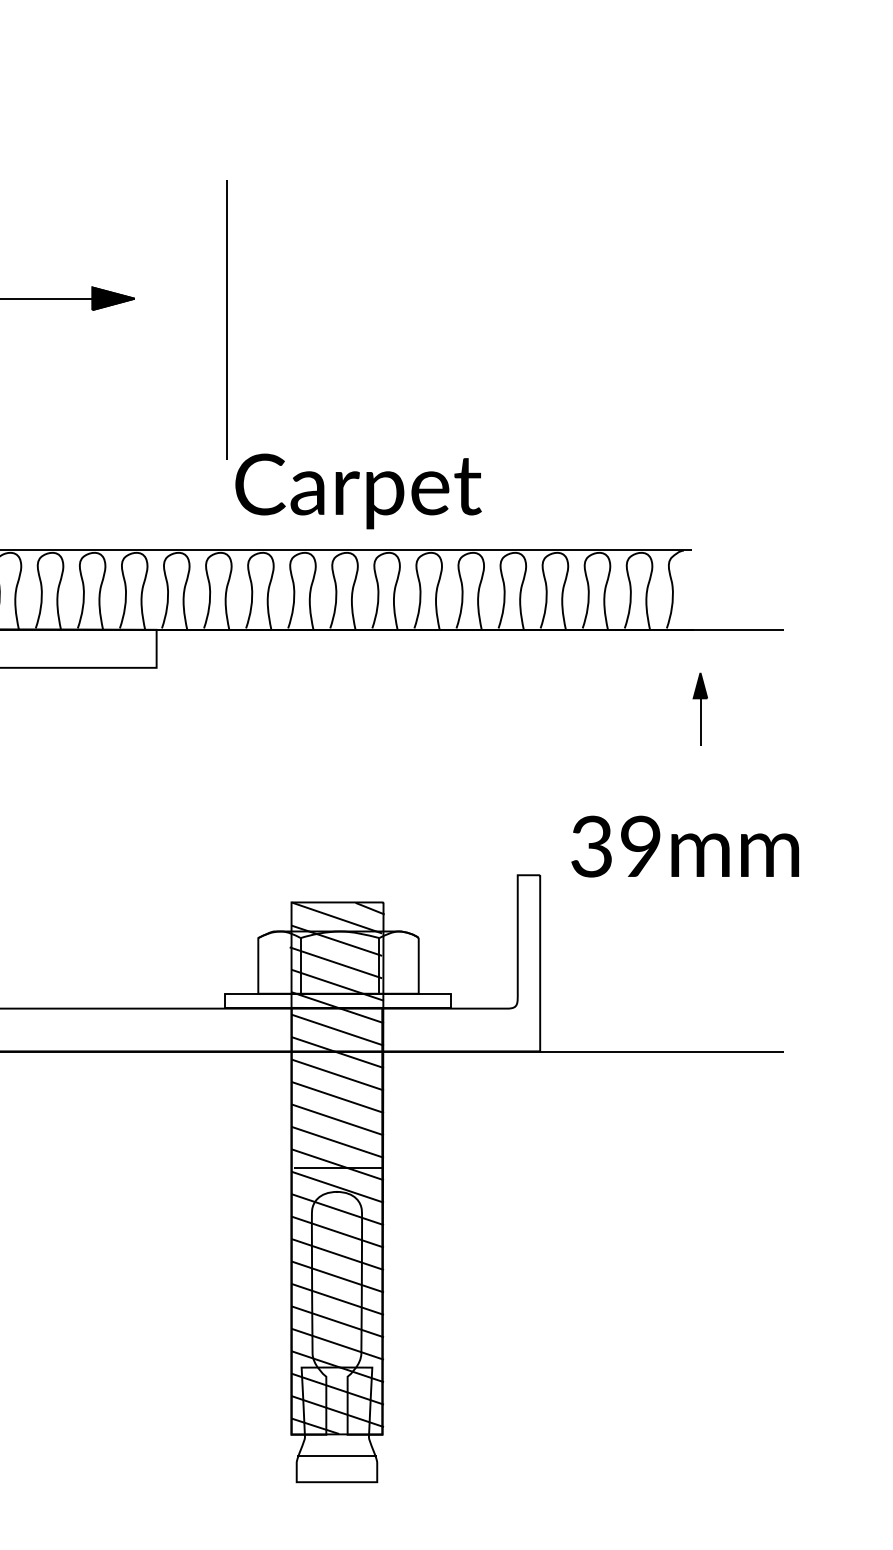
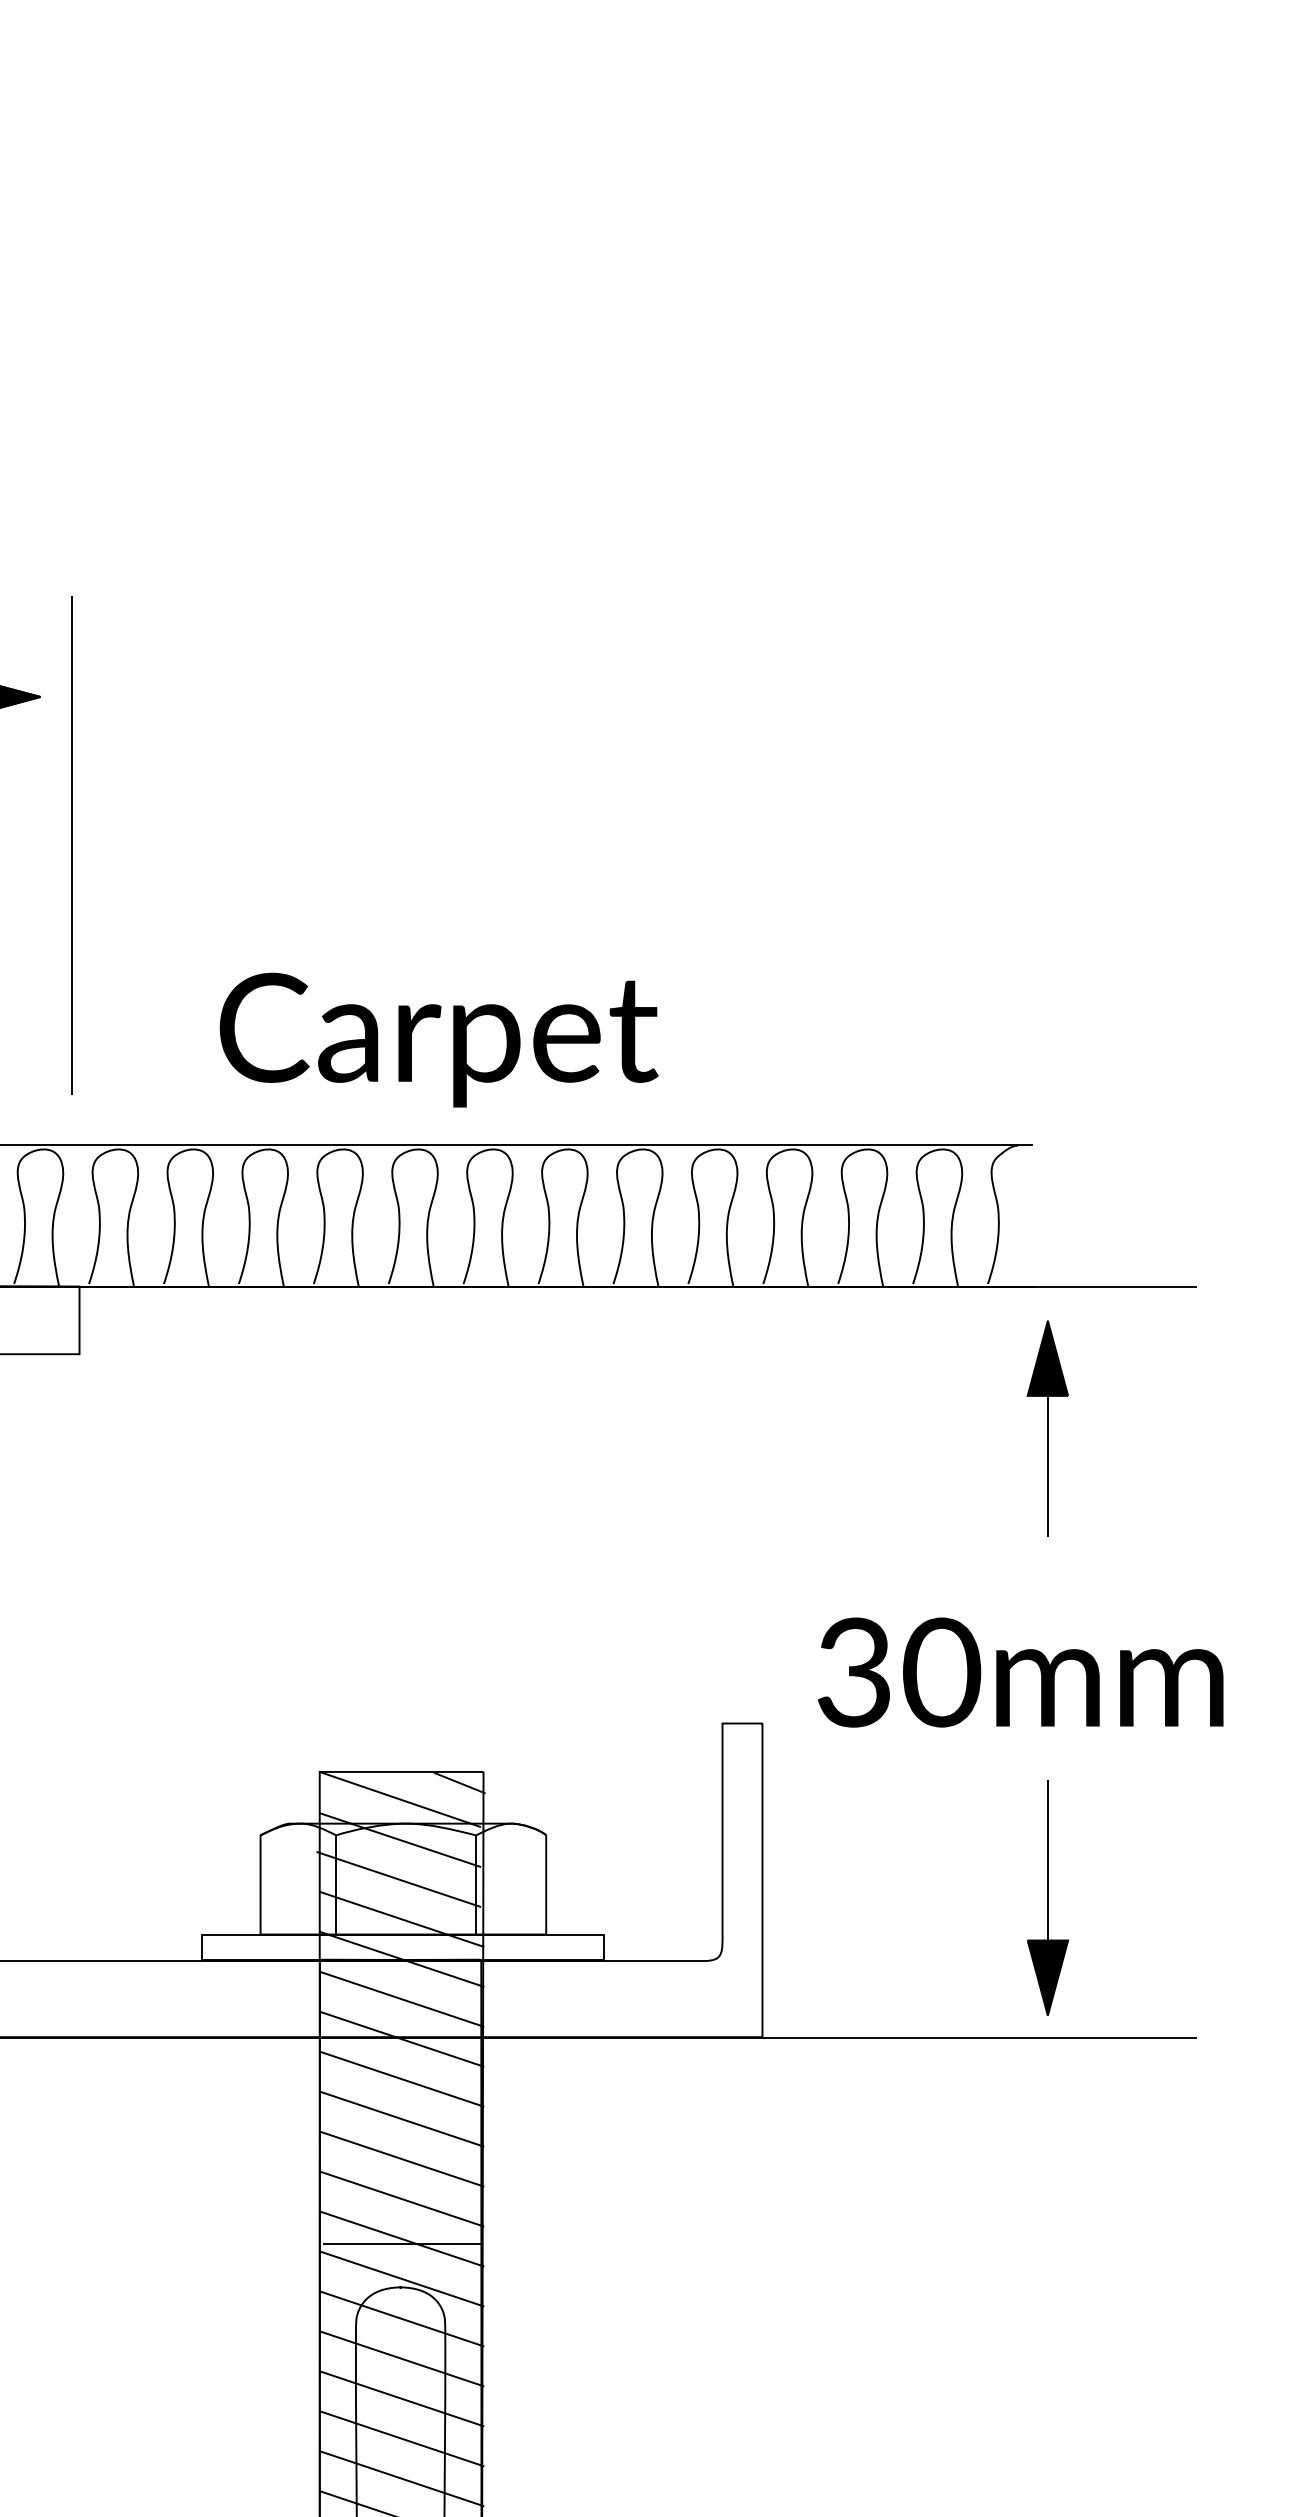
line: (226, 319) -> (70, 844), moved
part: (700, 708) -> (1047, 1426), size x1.67
text: (640, 846) -> (941, 1672), 39mm -> 30mm
part: (700, 973) -> (1047, 1898), added

